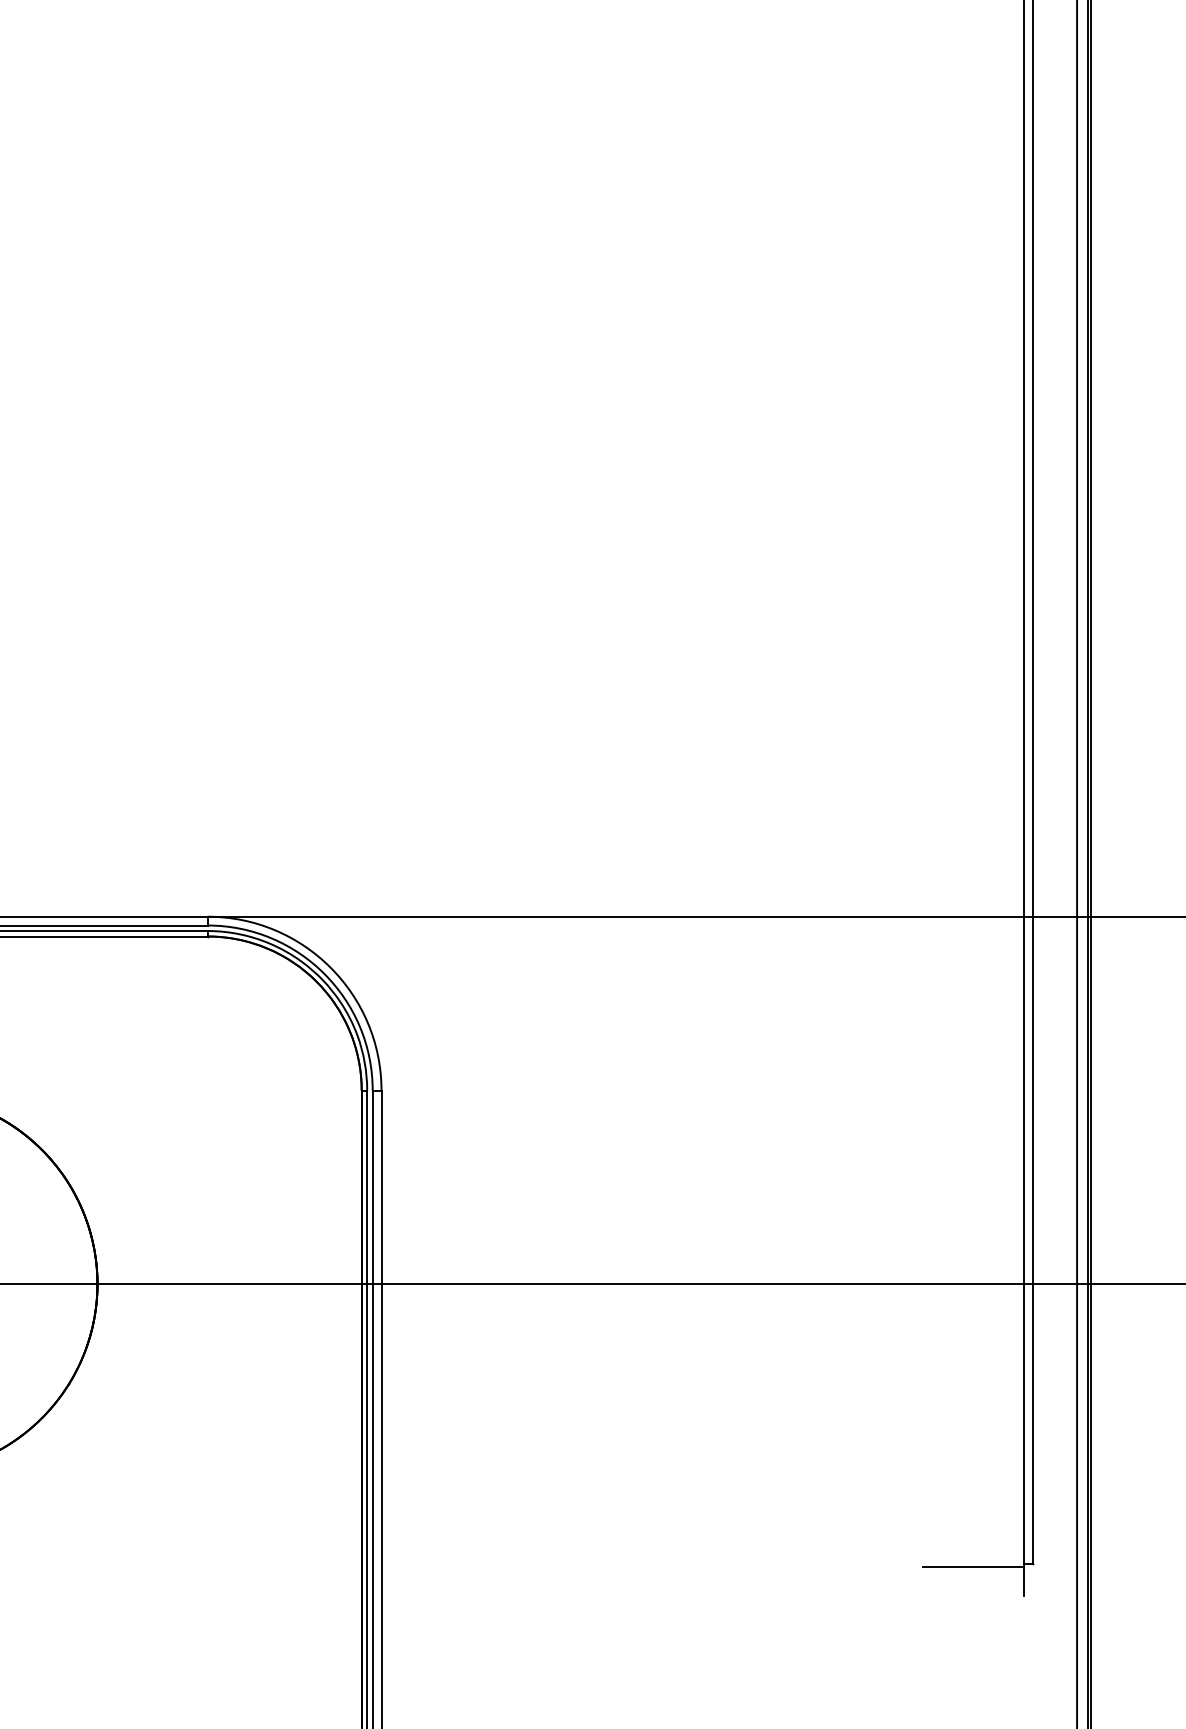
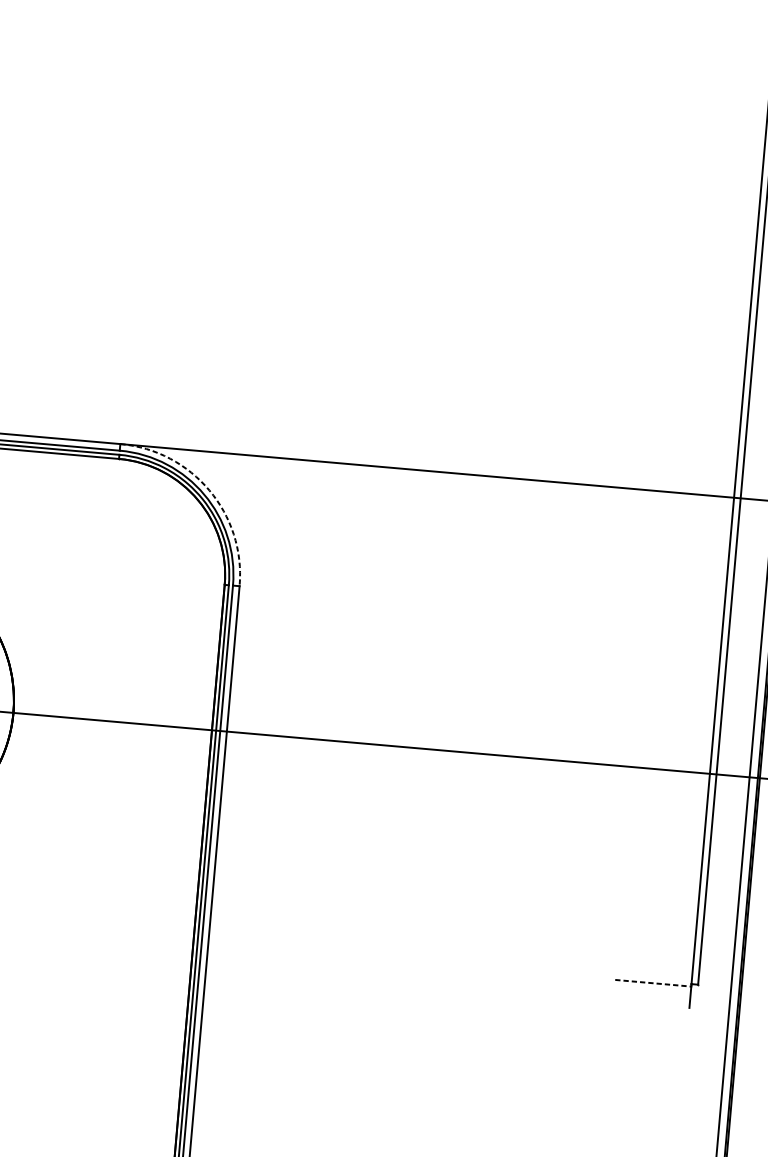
arc: (330, 967) -> (209, 490), solid -> dashed
line: (973, 1567) -> (653, 983), solid -> dashed

